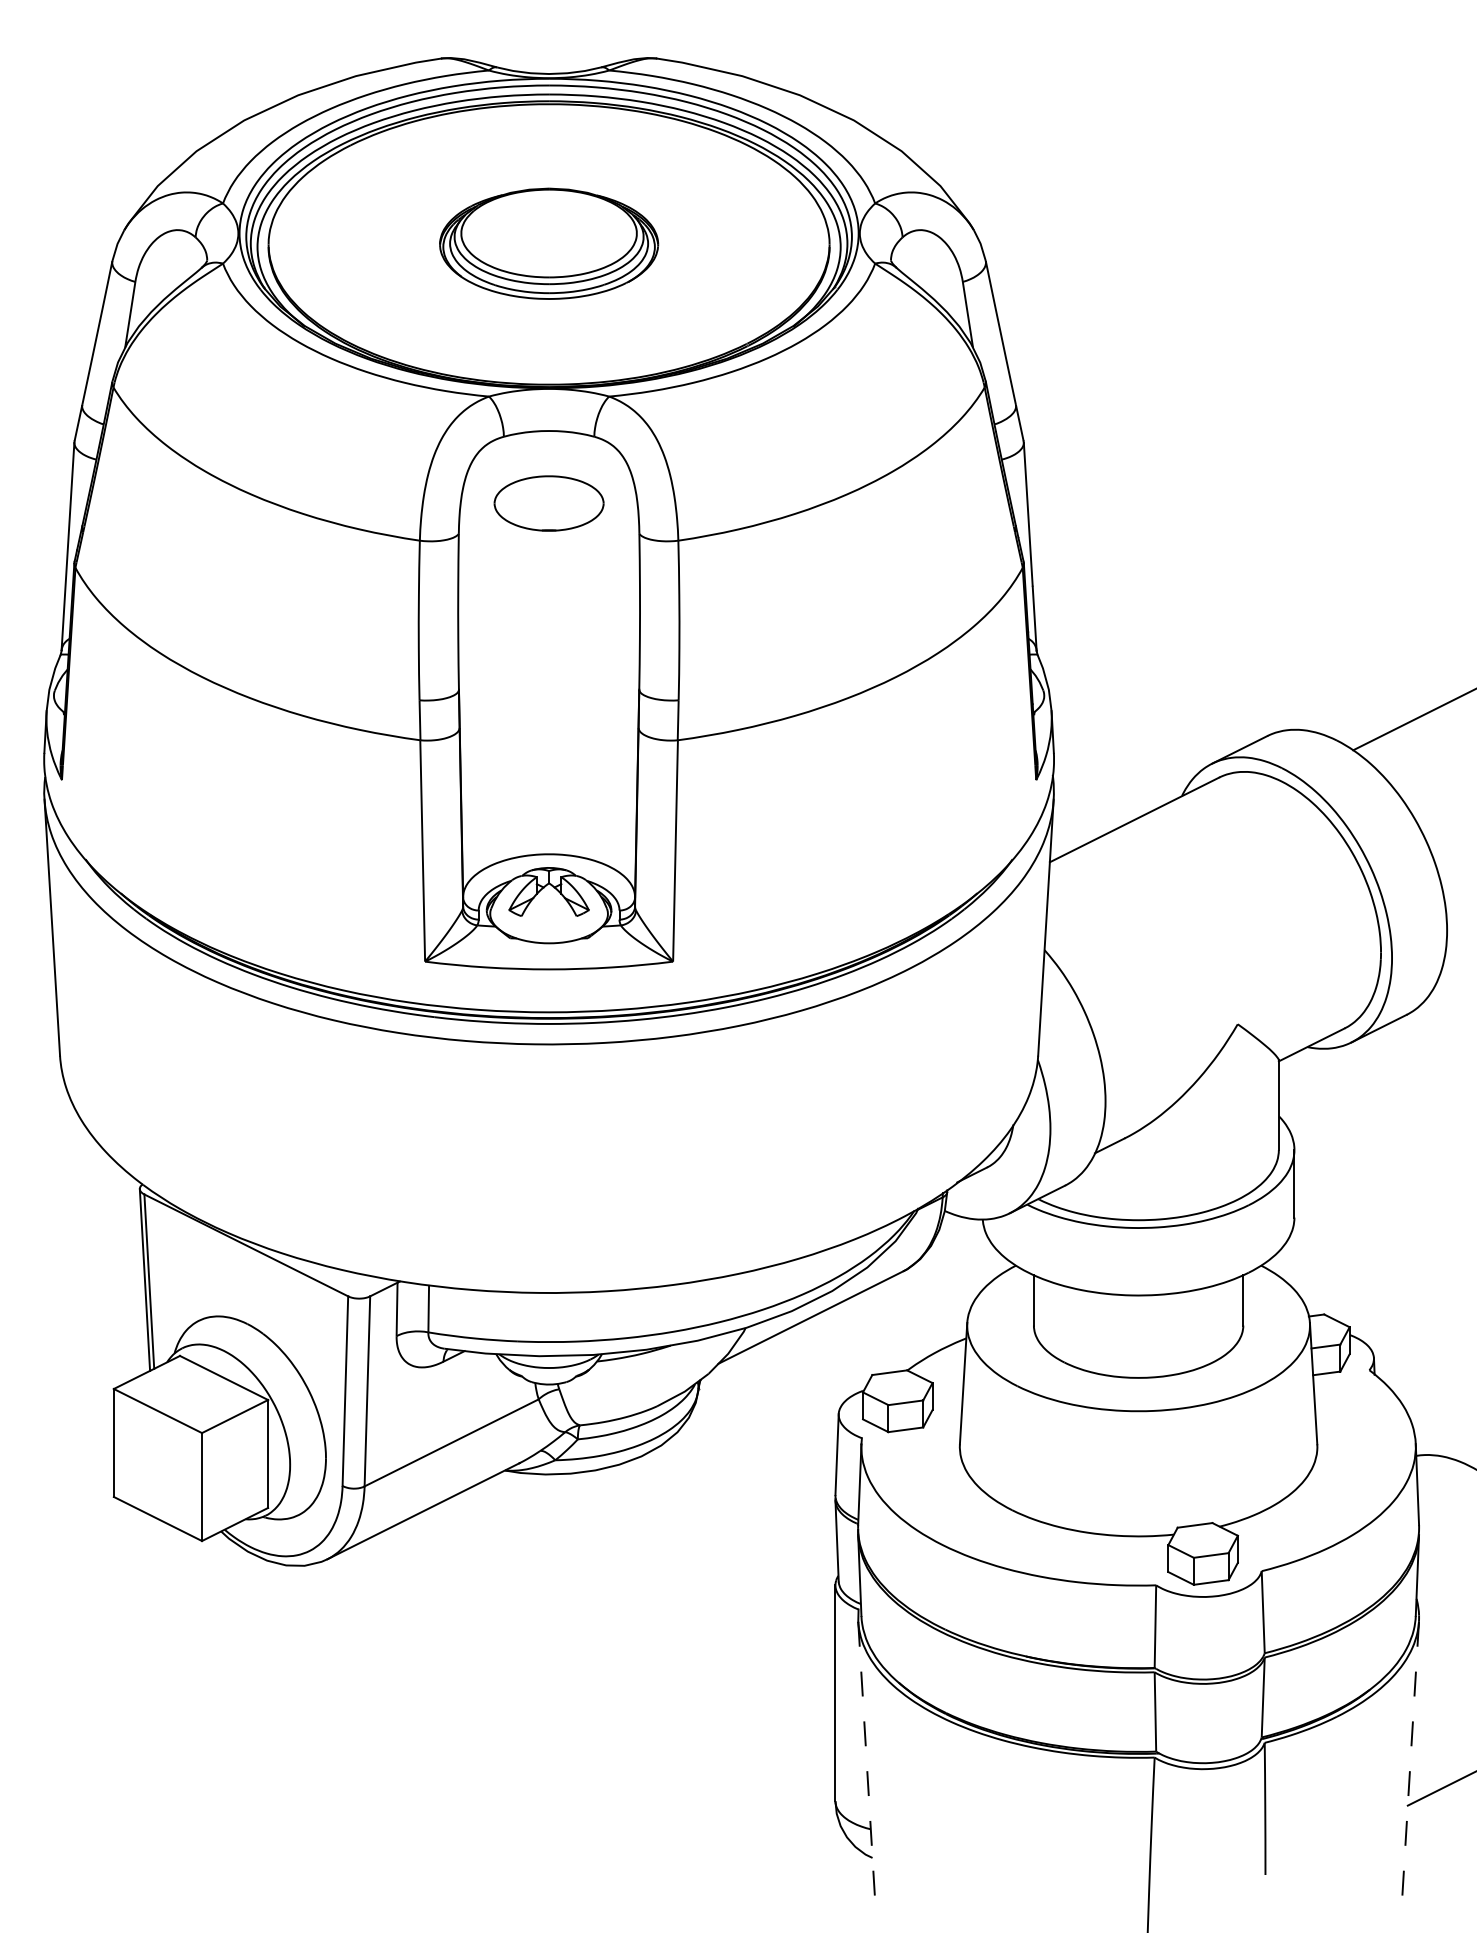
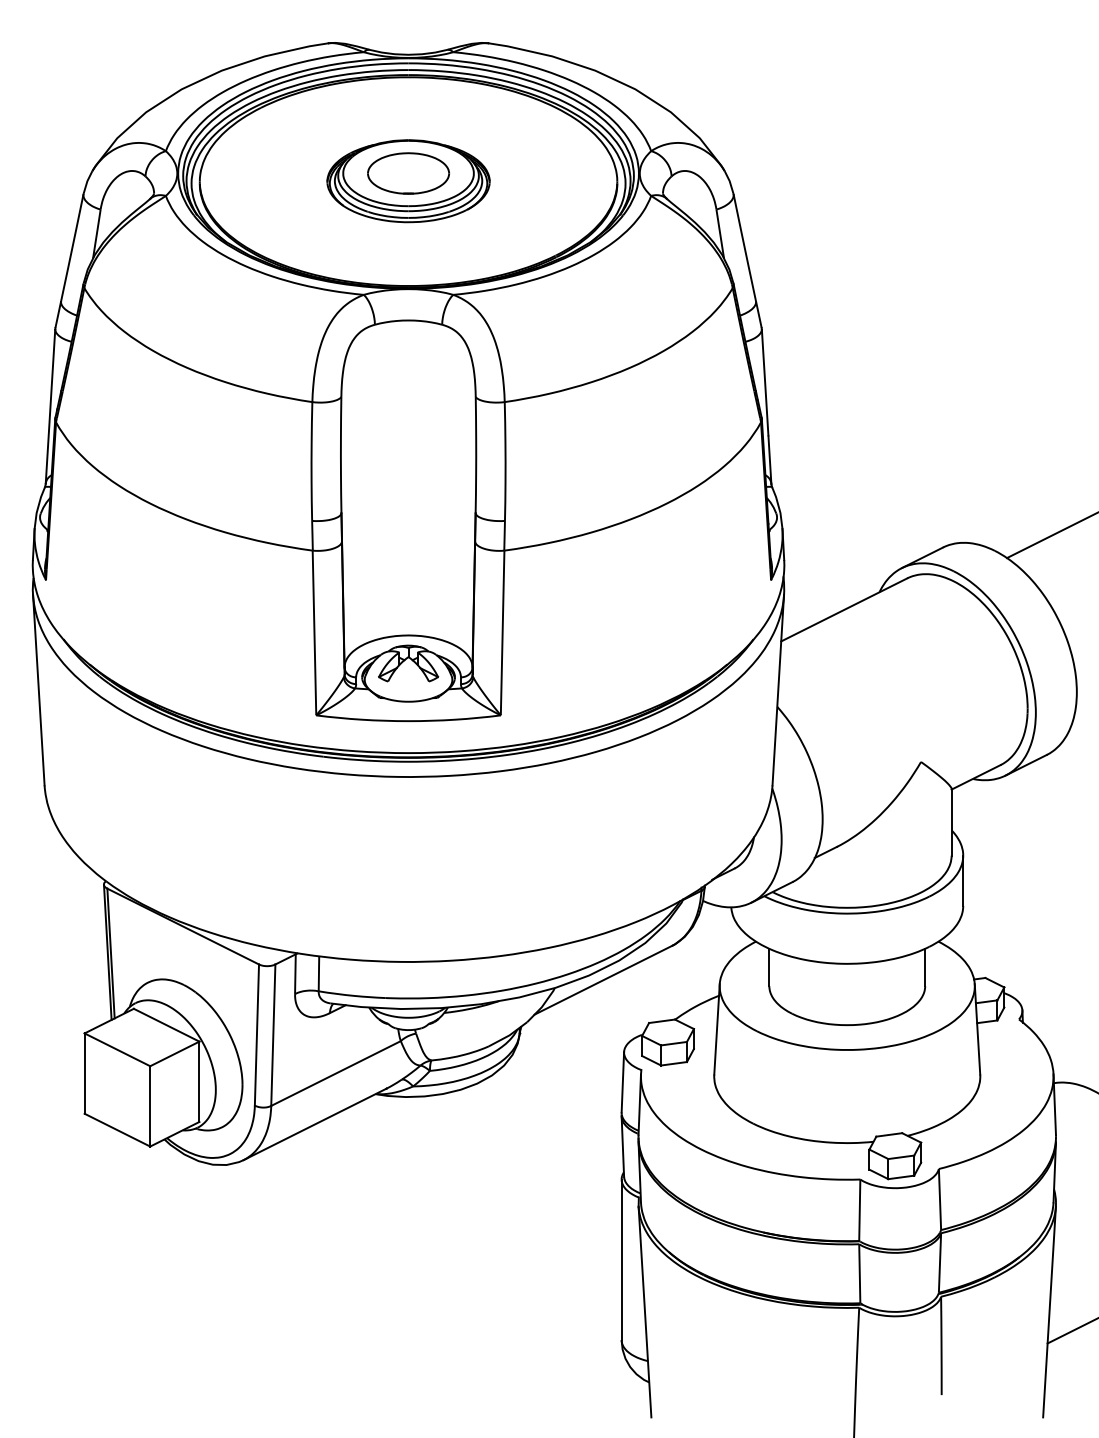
part: (548, 503) -> (408, 173), moved
line: (866, 1763) -> (644, 1312), dashed -> solid
line: (1410, 1763) -> (1049, 1312), dashed -> solid

